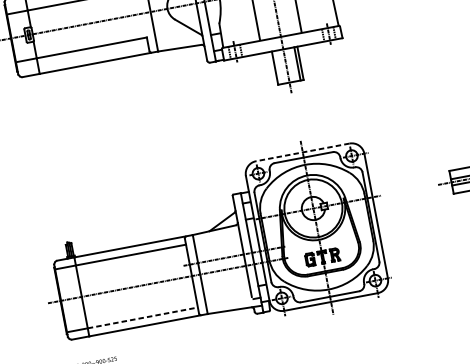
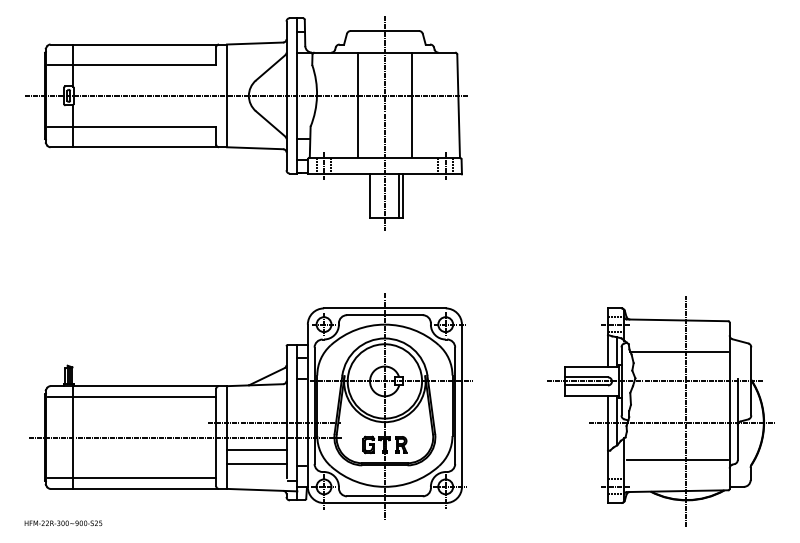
line: (302, 152) -> (384, 308), dashed -> solid
line: (224, 280) -> (256, 450), added
line: (226, 290) -> (256, 464), added
line: (142, 317) -> (144, 478), dashed -> solid

